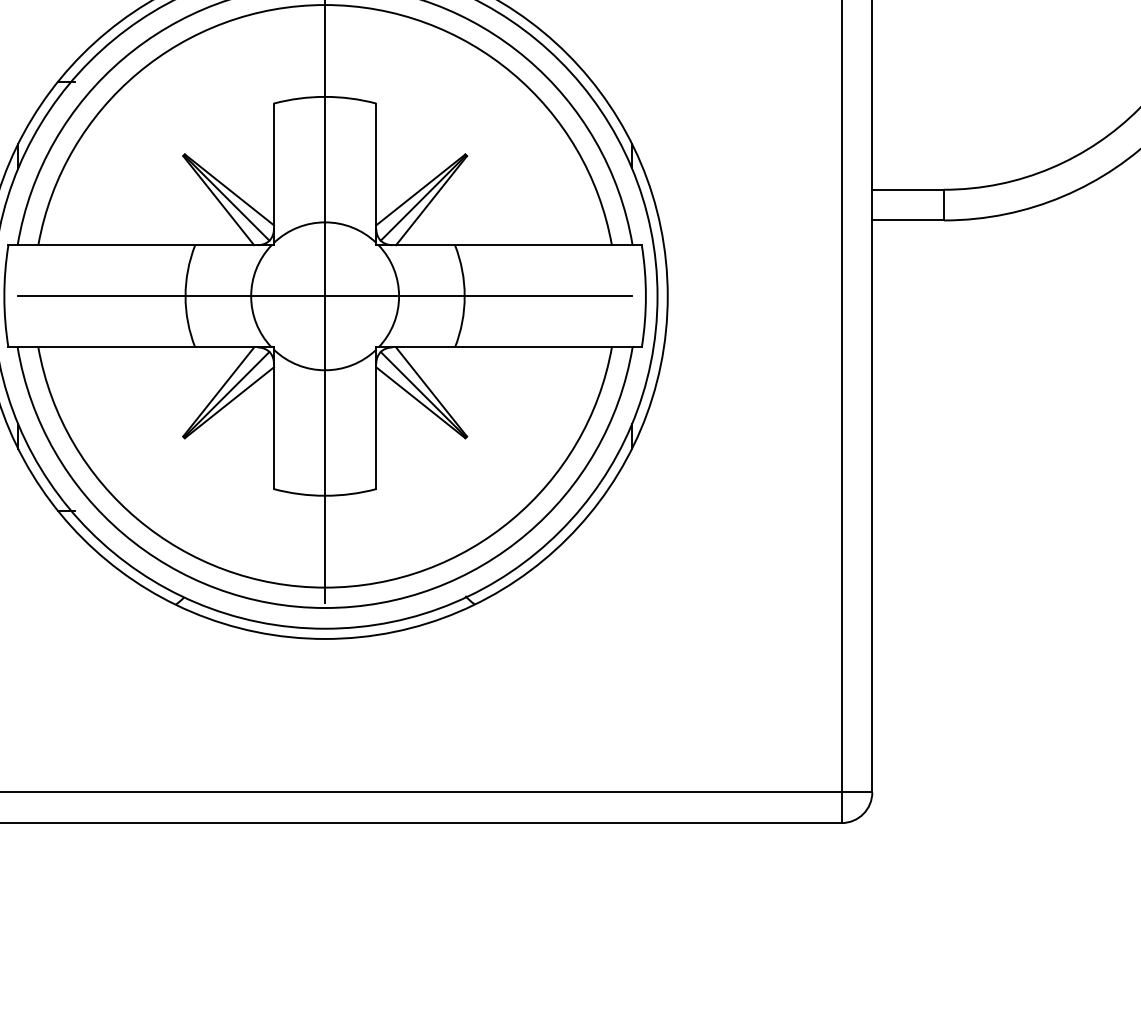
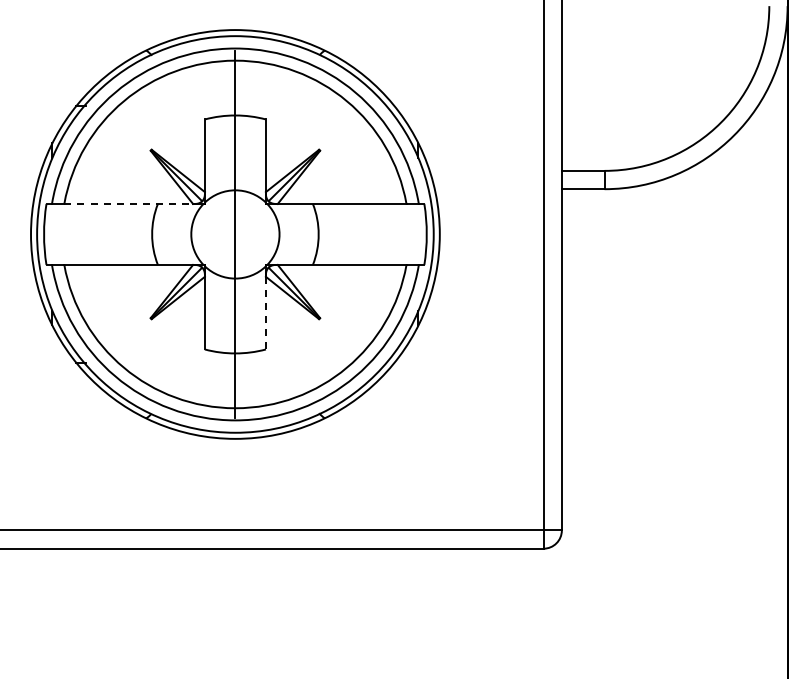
line: (147, 244) -> (129, 203), solid -> dashed
line: (325, 296) -> (235, 234), removed
line: (375, 428) -> (265, 313), solid -> dashed

